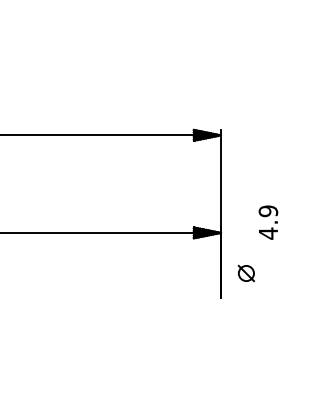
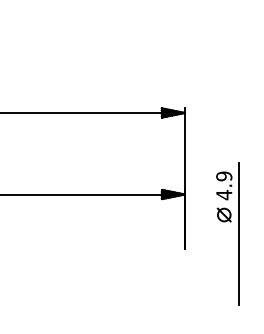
part: (245, 272) -> (223, 214), moved
line: (286, 280) -> (239, 234), added

